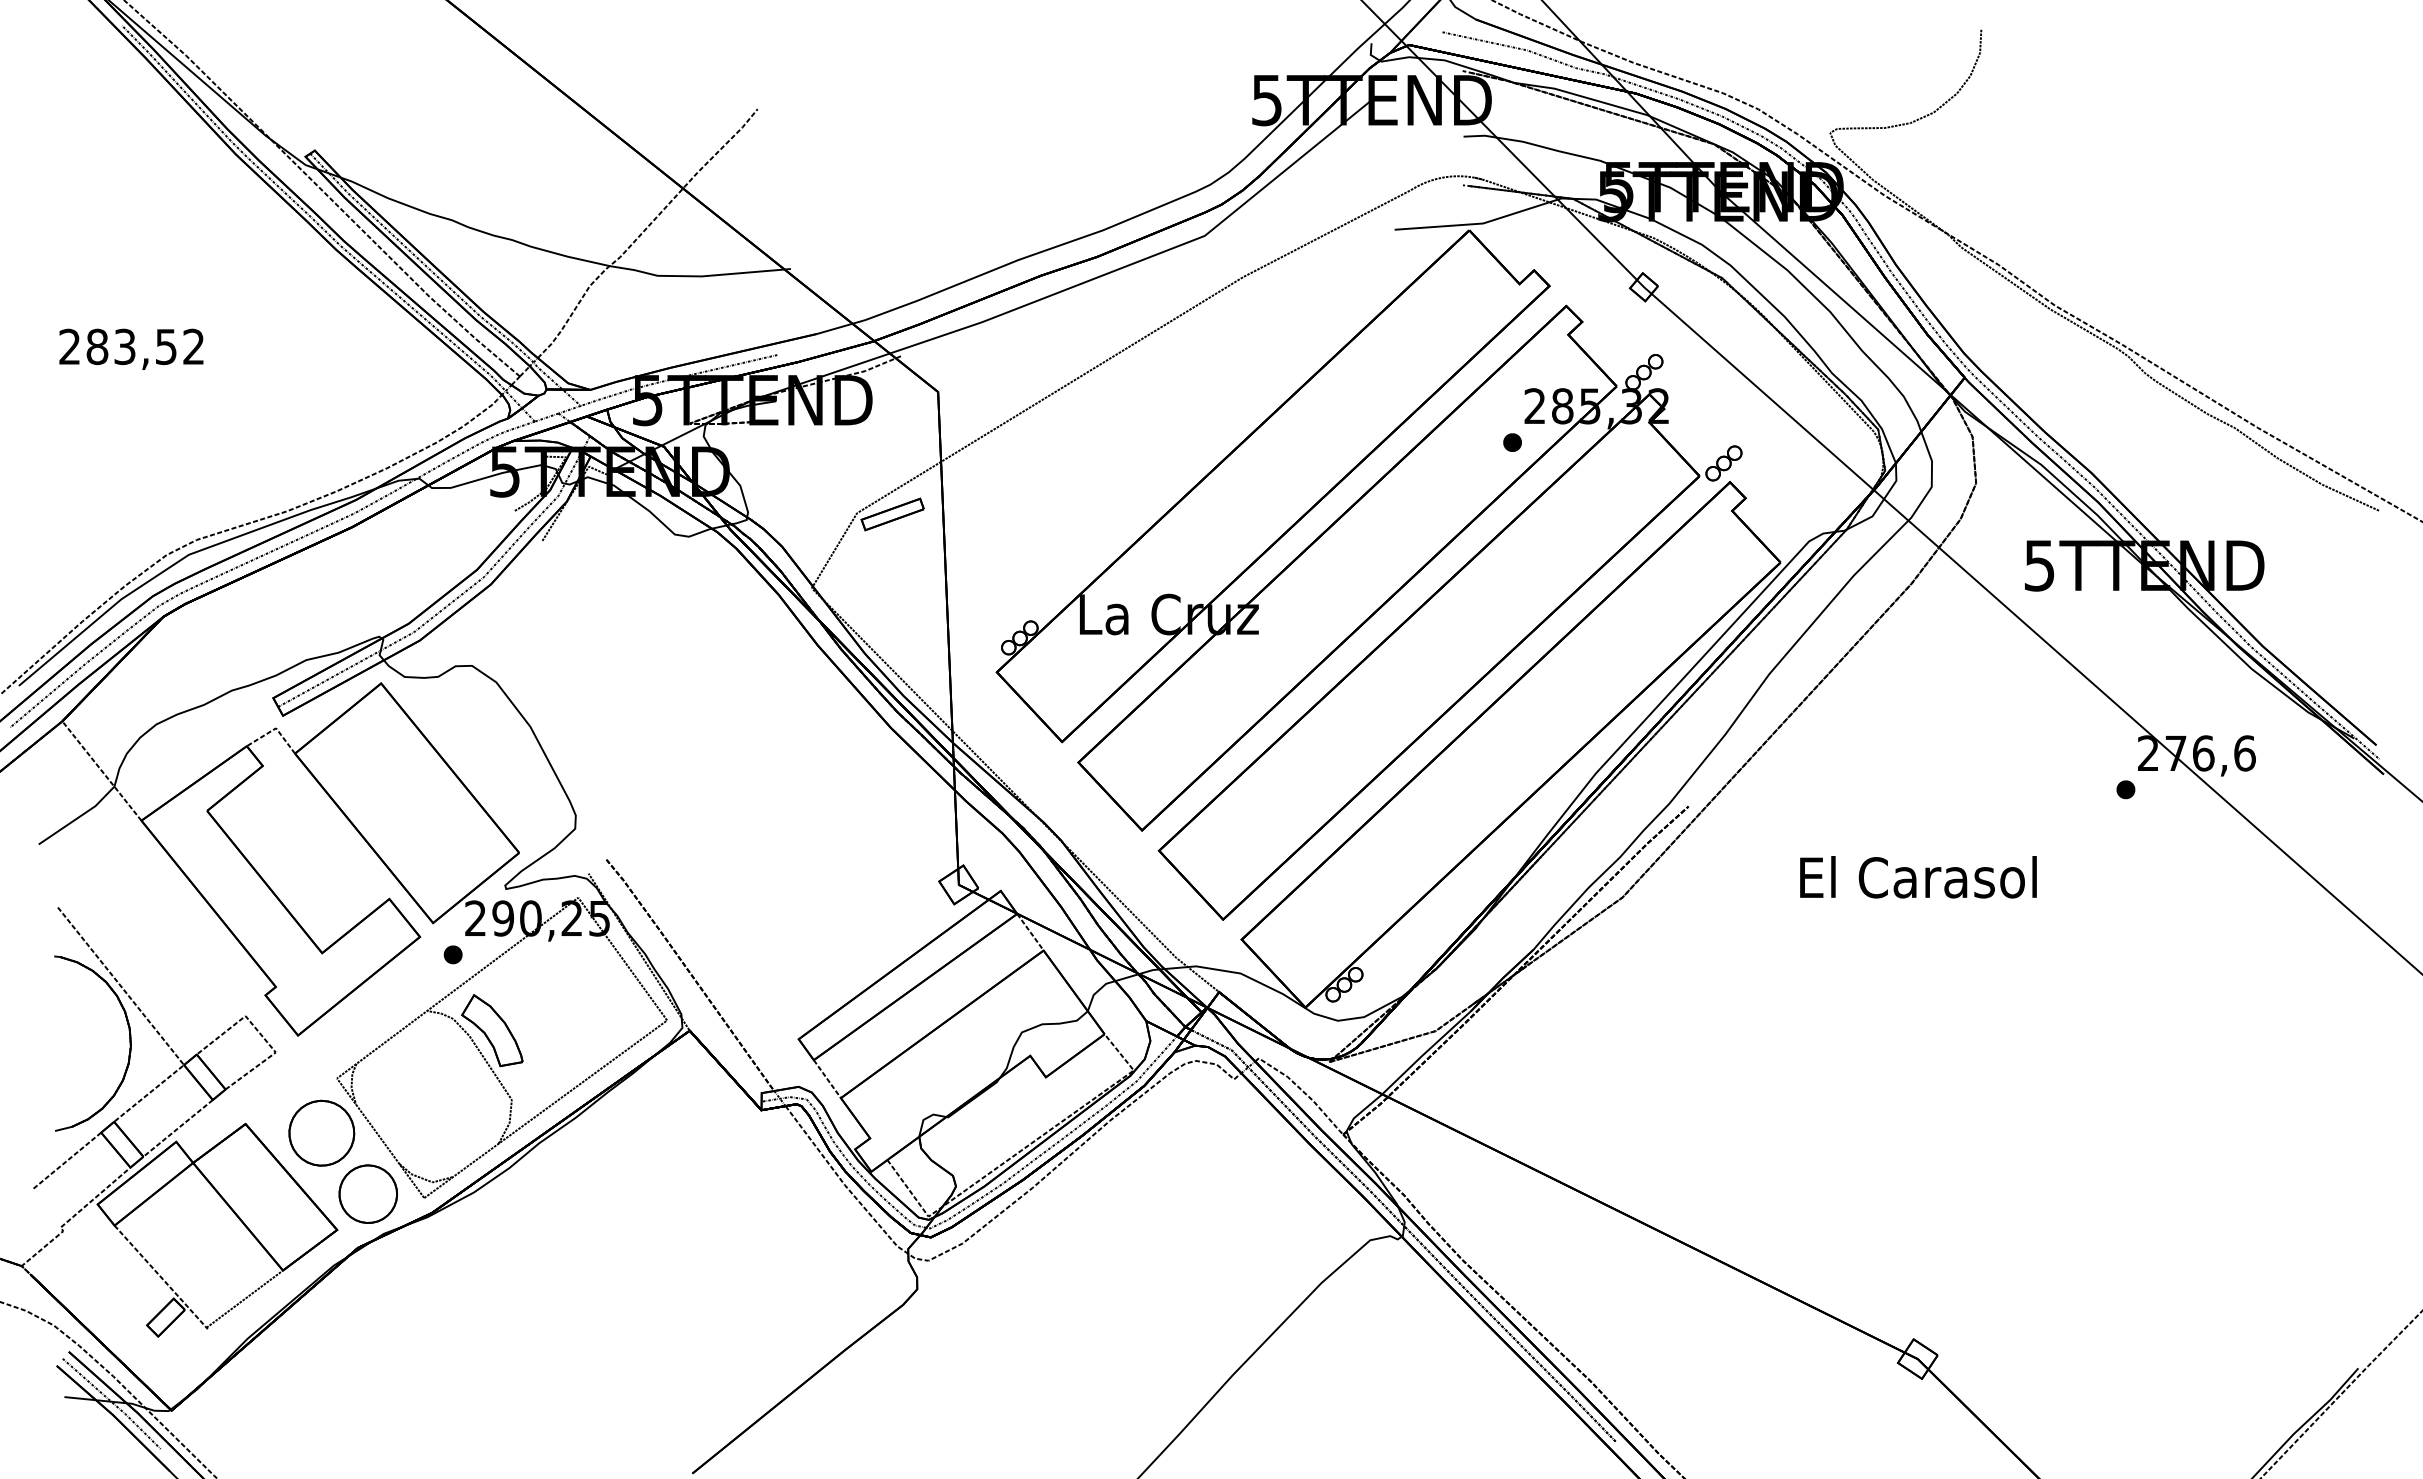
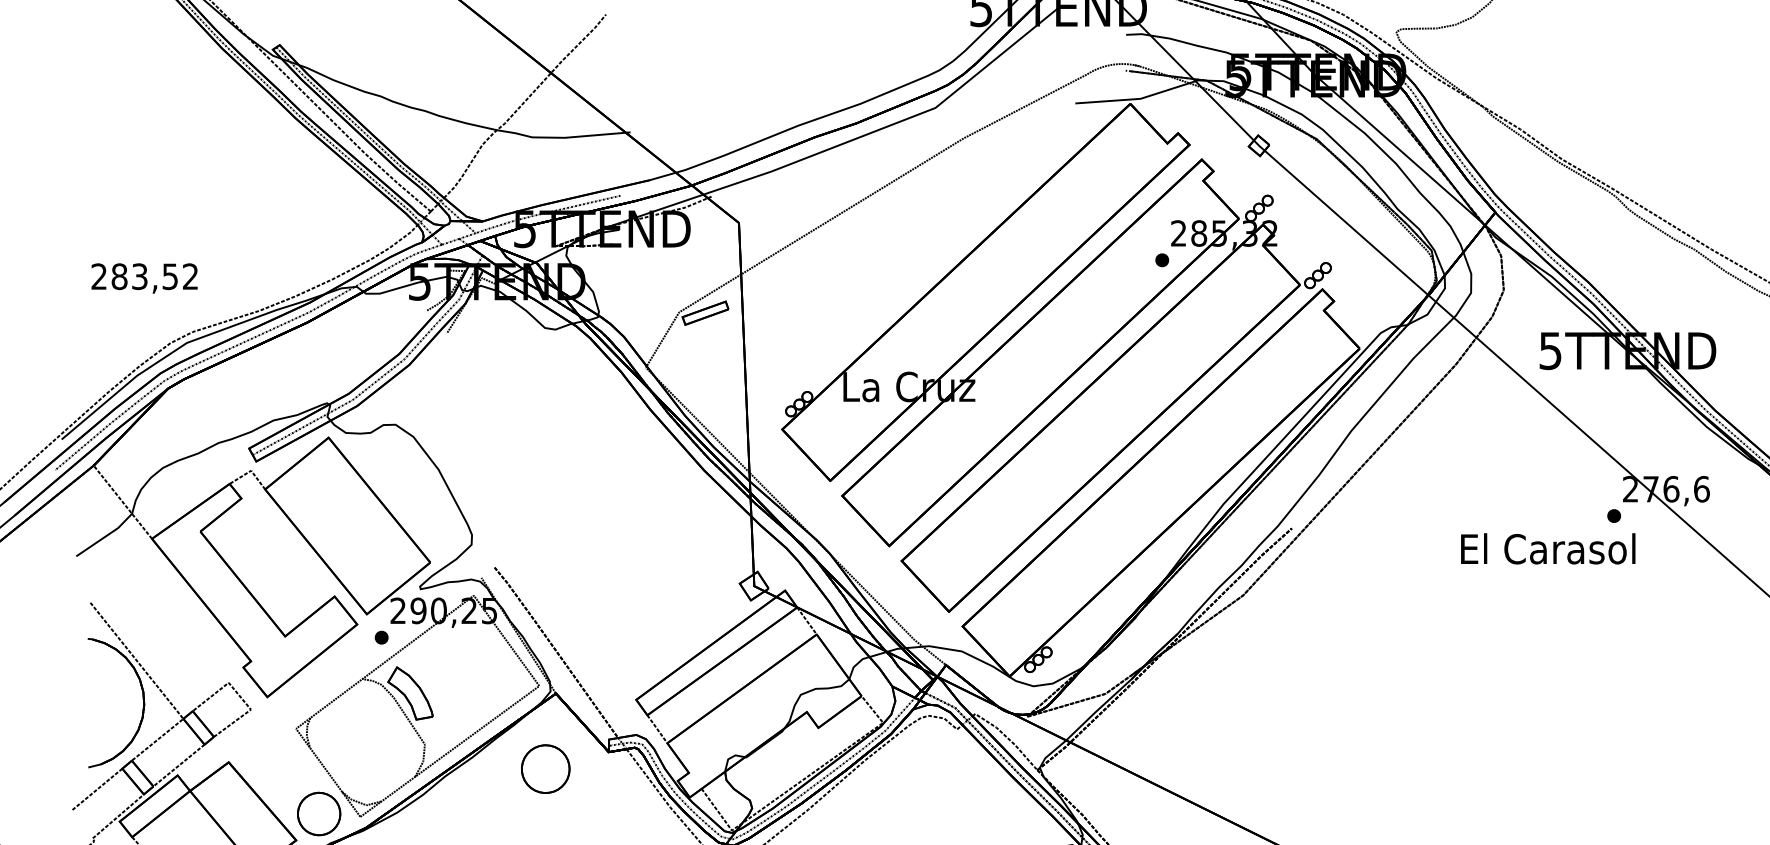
text: (131, 348) -> (144, 277), moved
text: (1918, 877) -> (1548, 549), moved
part: (321, 1132) -> (545, 768), moved

